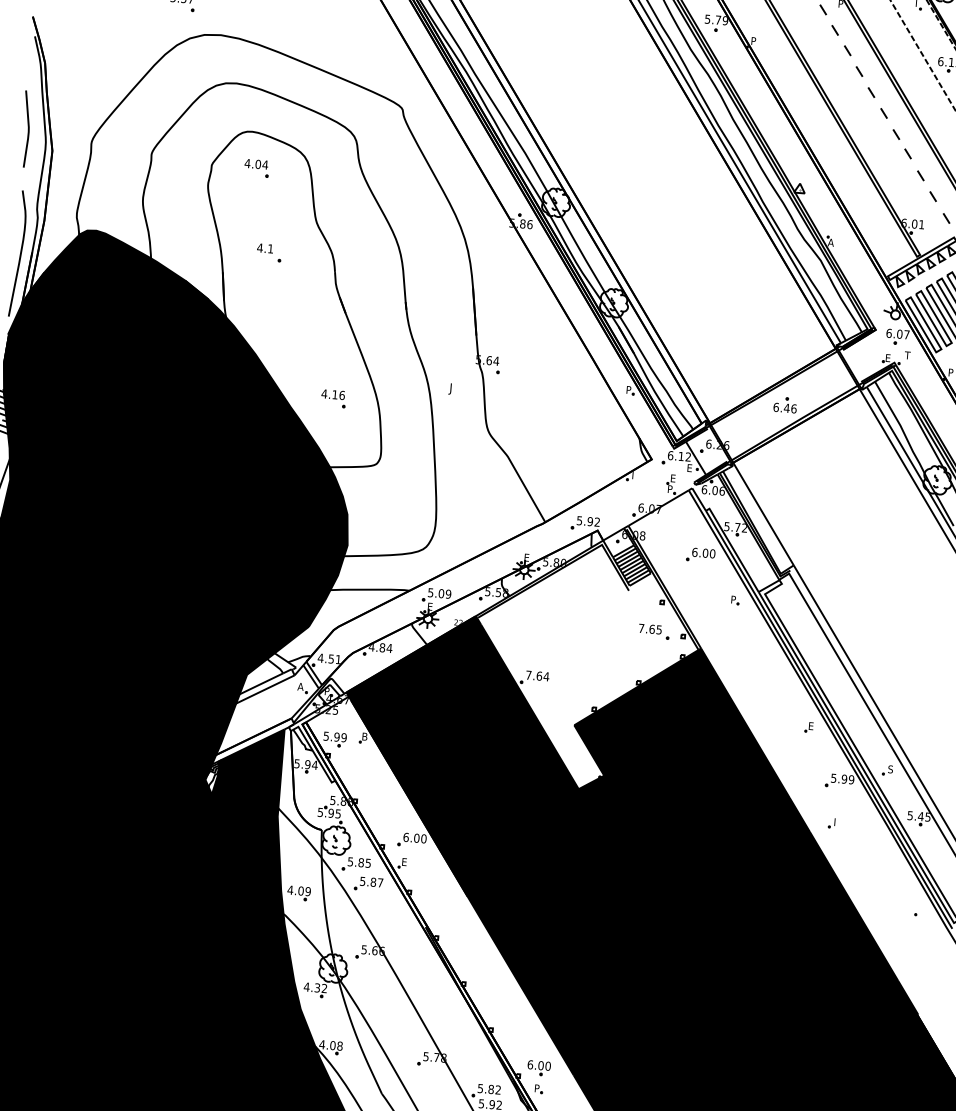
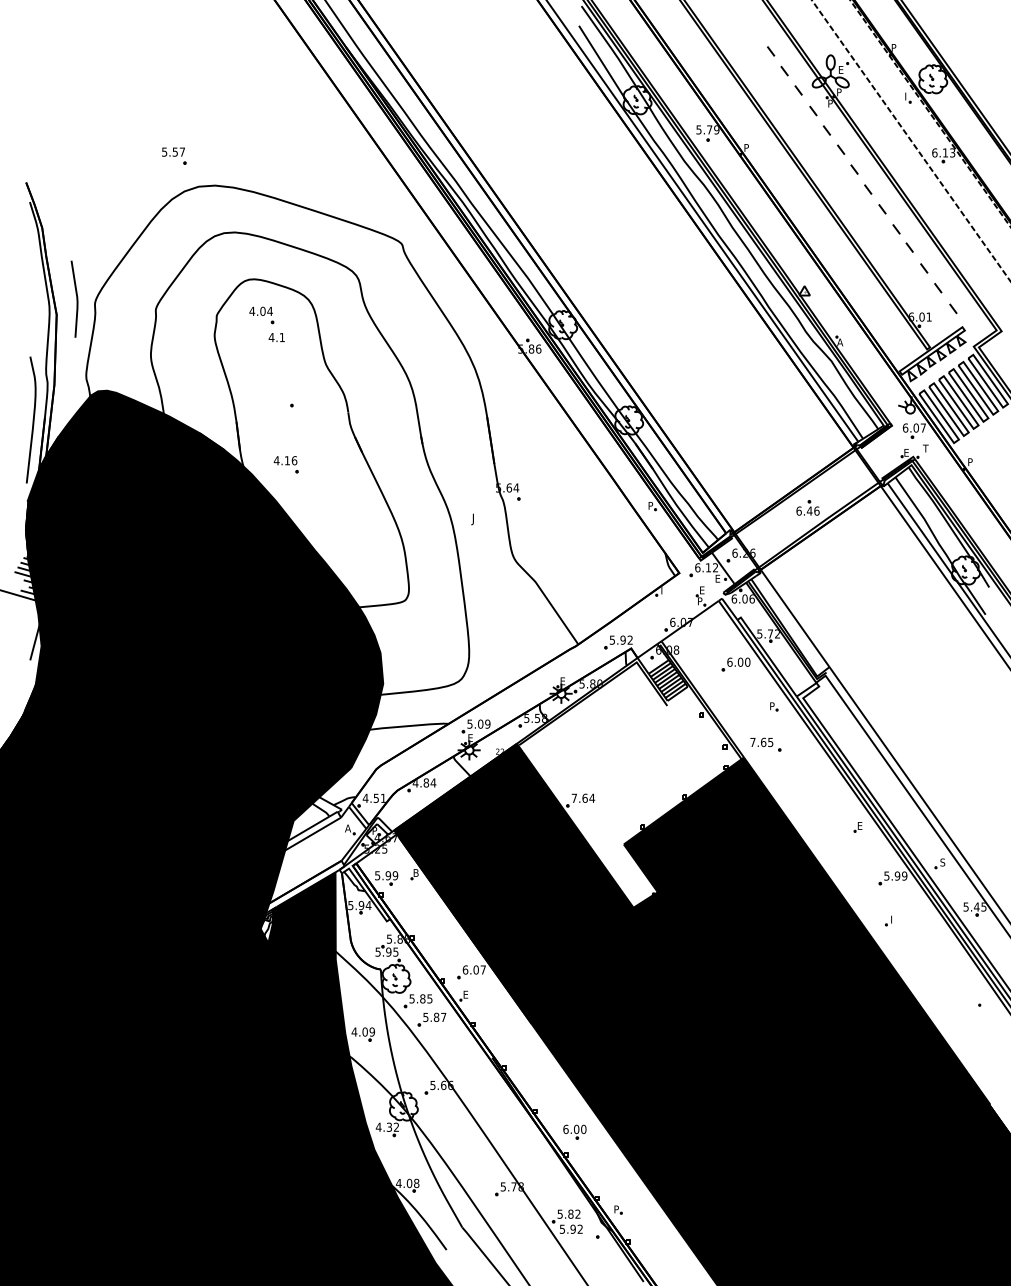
line: (27, 128) -> (76, 298), moved
text: (264, 248) -> (276, 337), moved
part: (332, 398) -> (285, 464), moved
part: (653, 631) -> (765, 744), moved
text: (424, 838) -> (483, 969), 6.00 -> 6.07
part: (538, 1067) -> (574, 1131), moved

